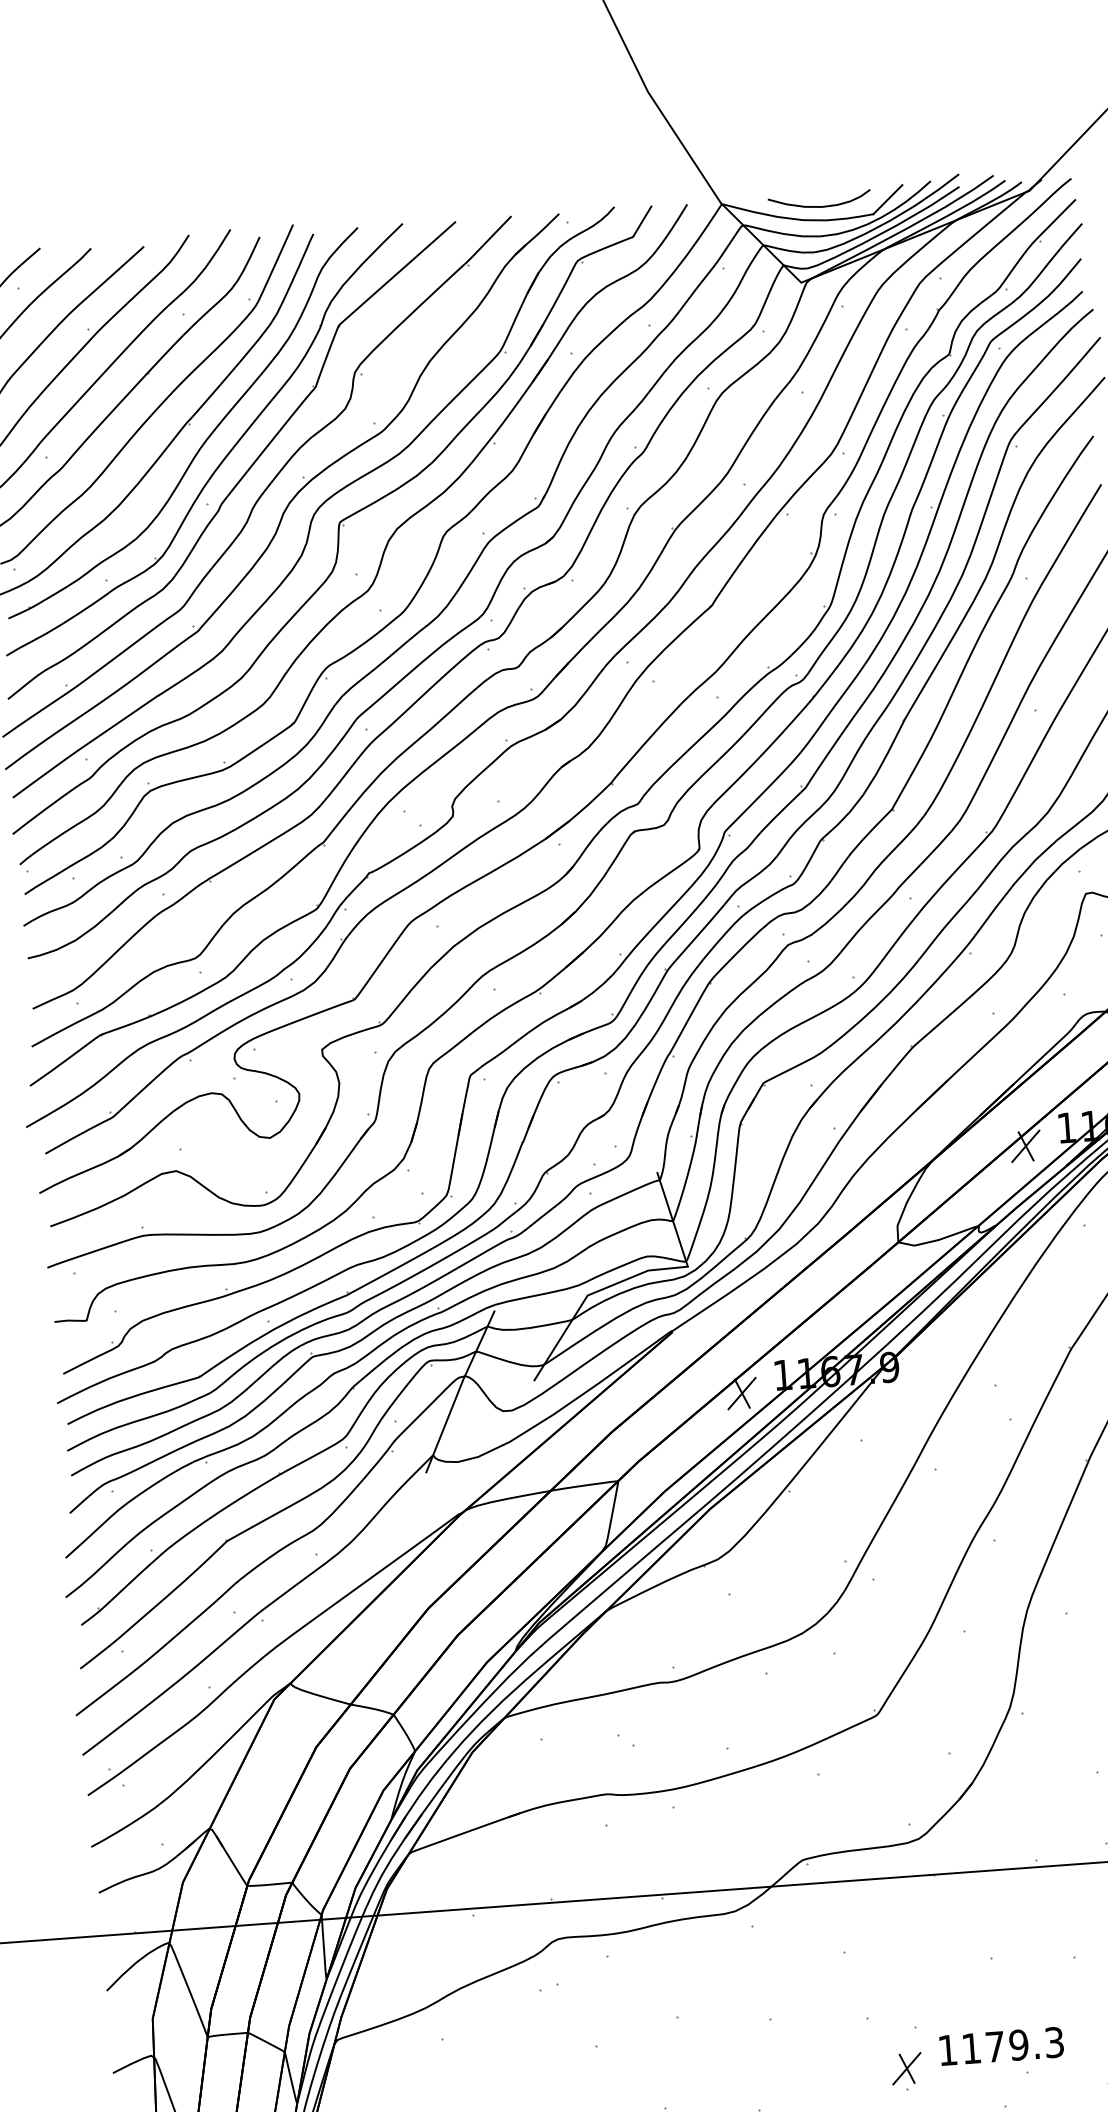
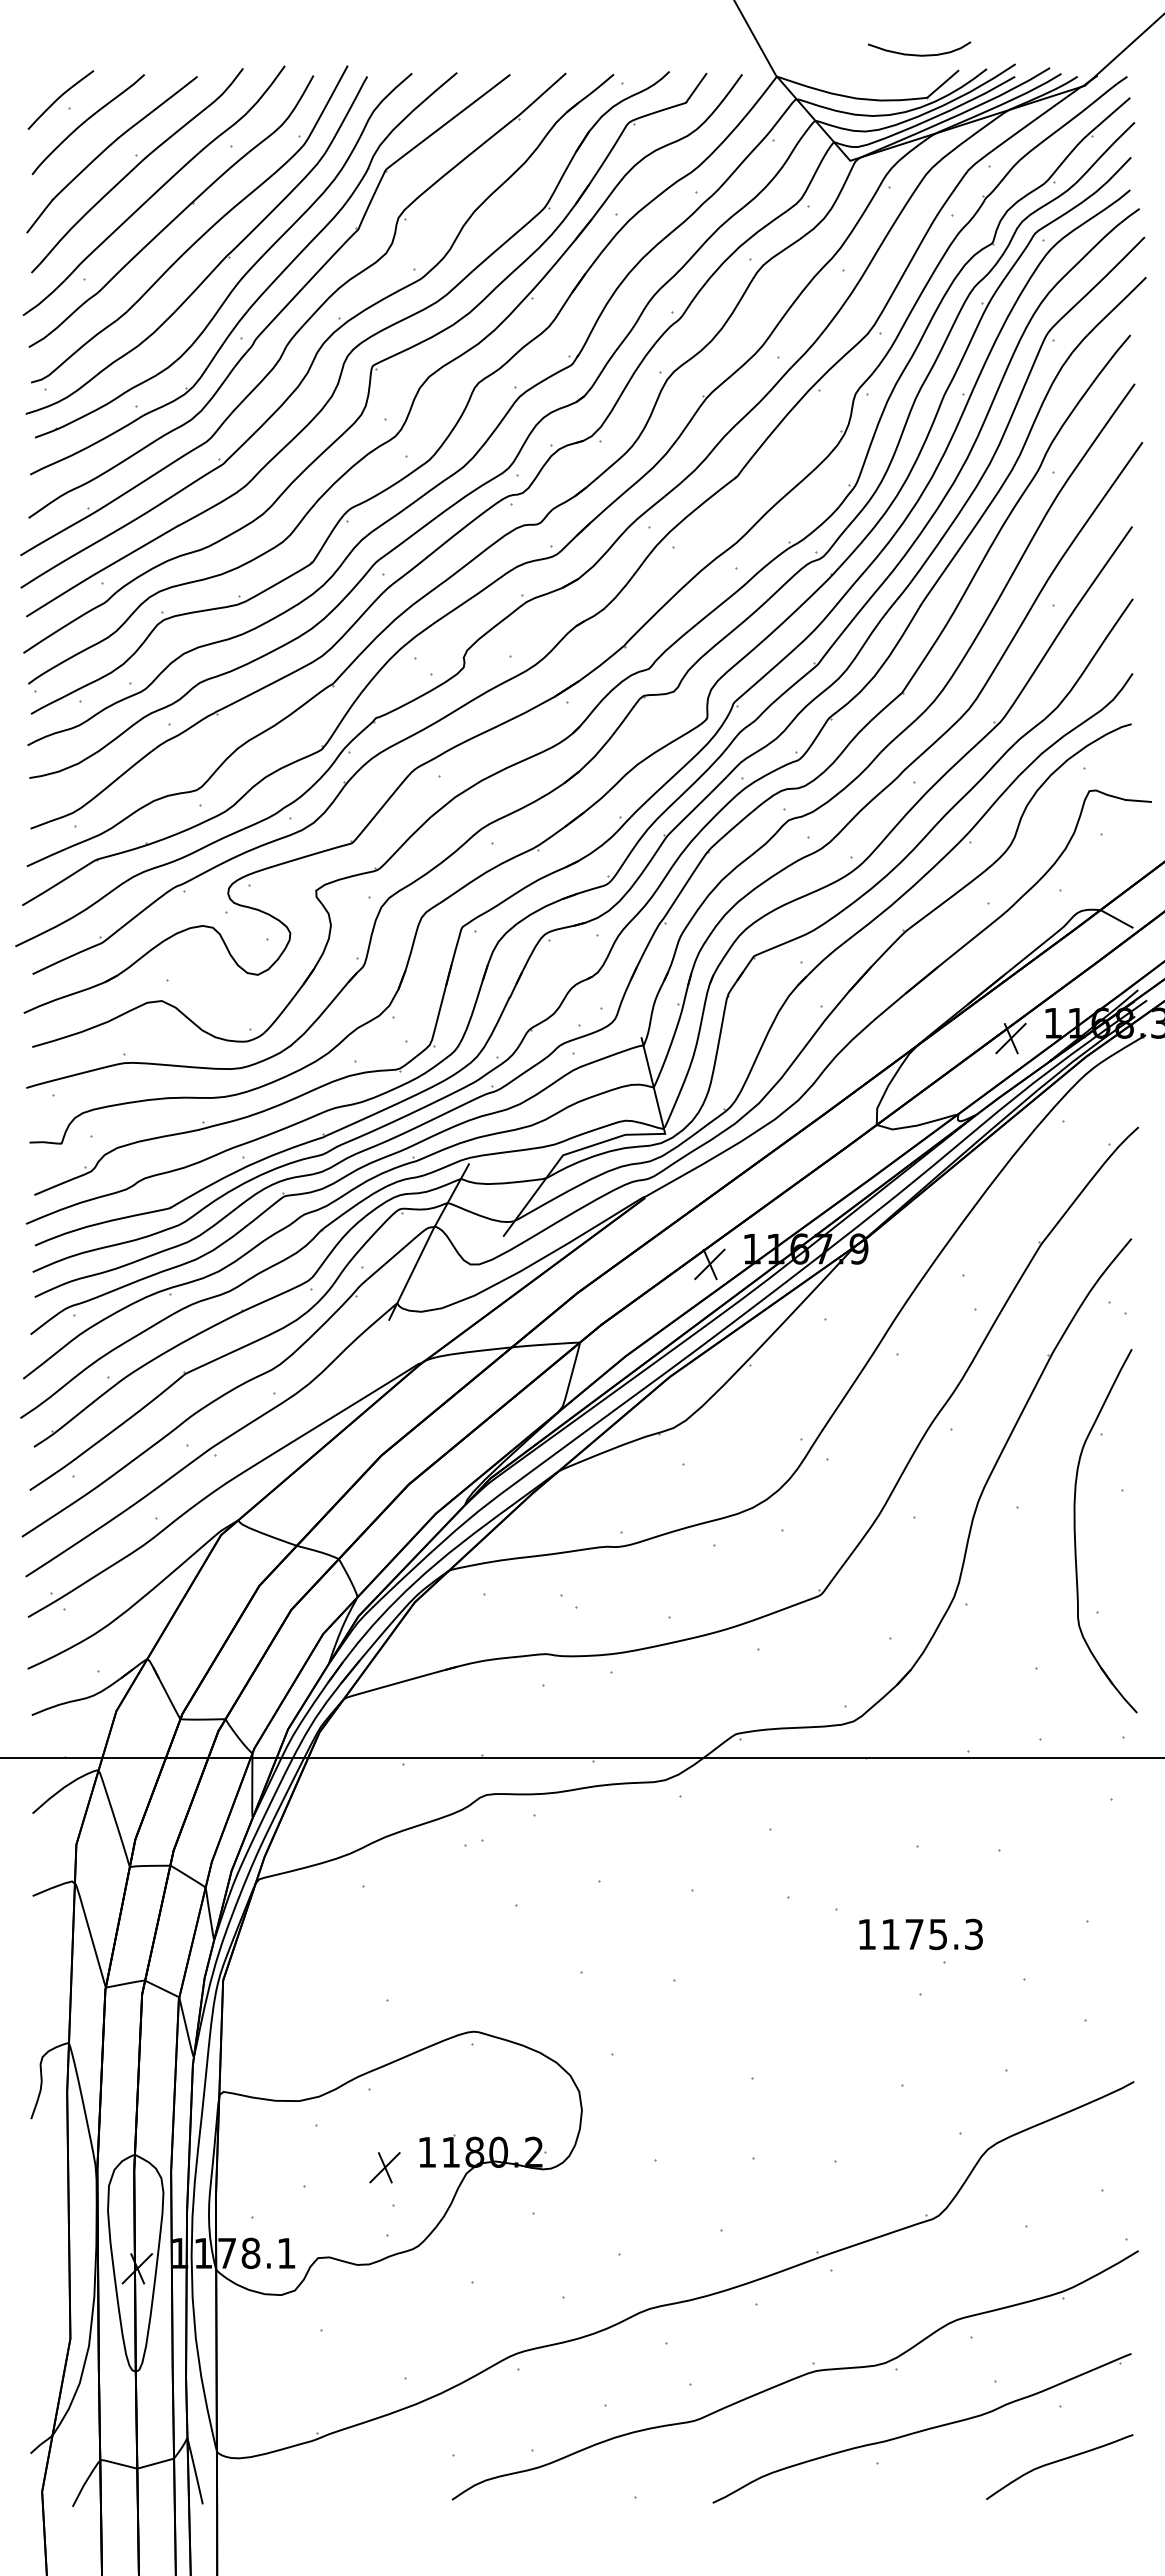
curve: (819, 205) -> (919, 54), moved
text: (1019, 2044) -> (938, 1933), 1179.3 -> 1175.3
part: (906, 2071) -> (824, 1952), removed

